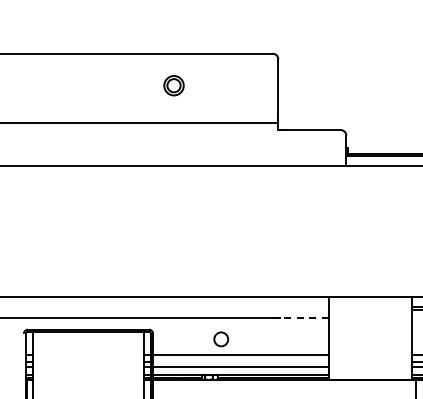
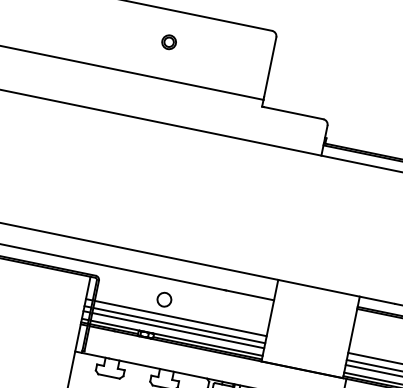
part: (173, 85) -> (168, 42), size x0.71
line: (304, 317) -> (250, 295), dashed -> solid
line: (241, 361) -> (179, 325), added

